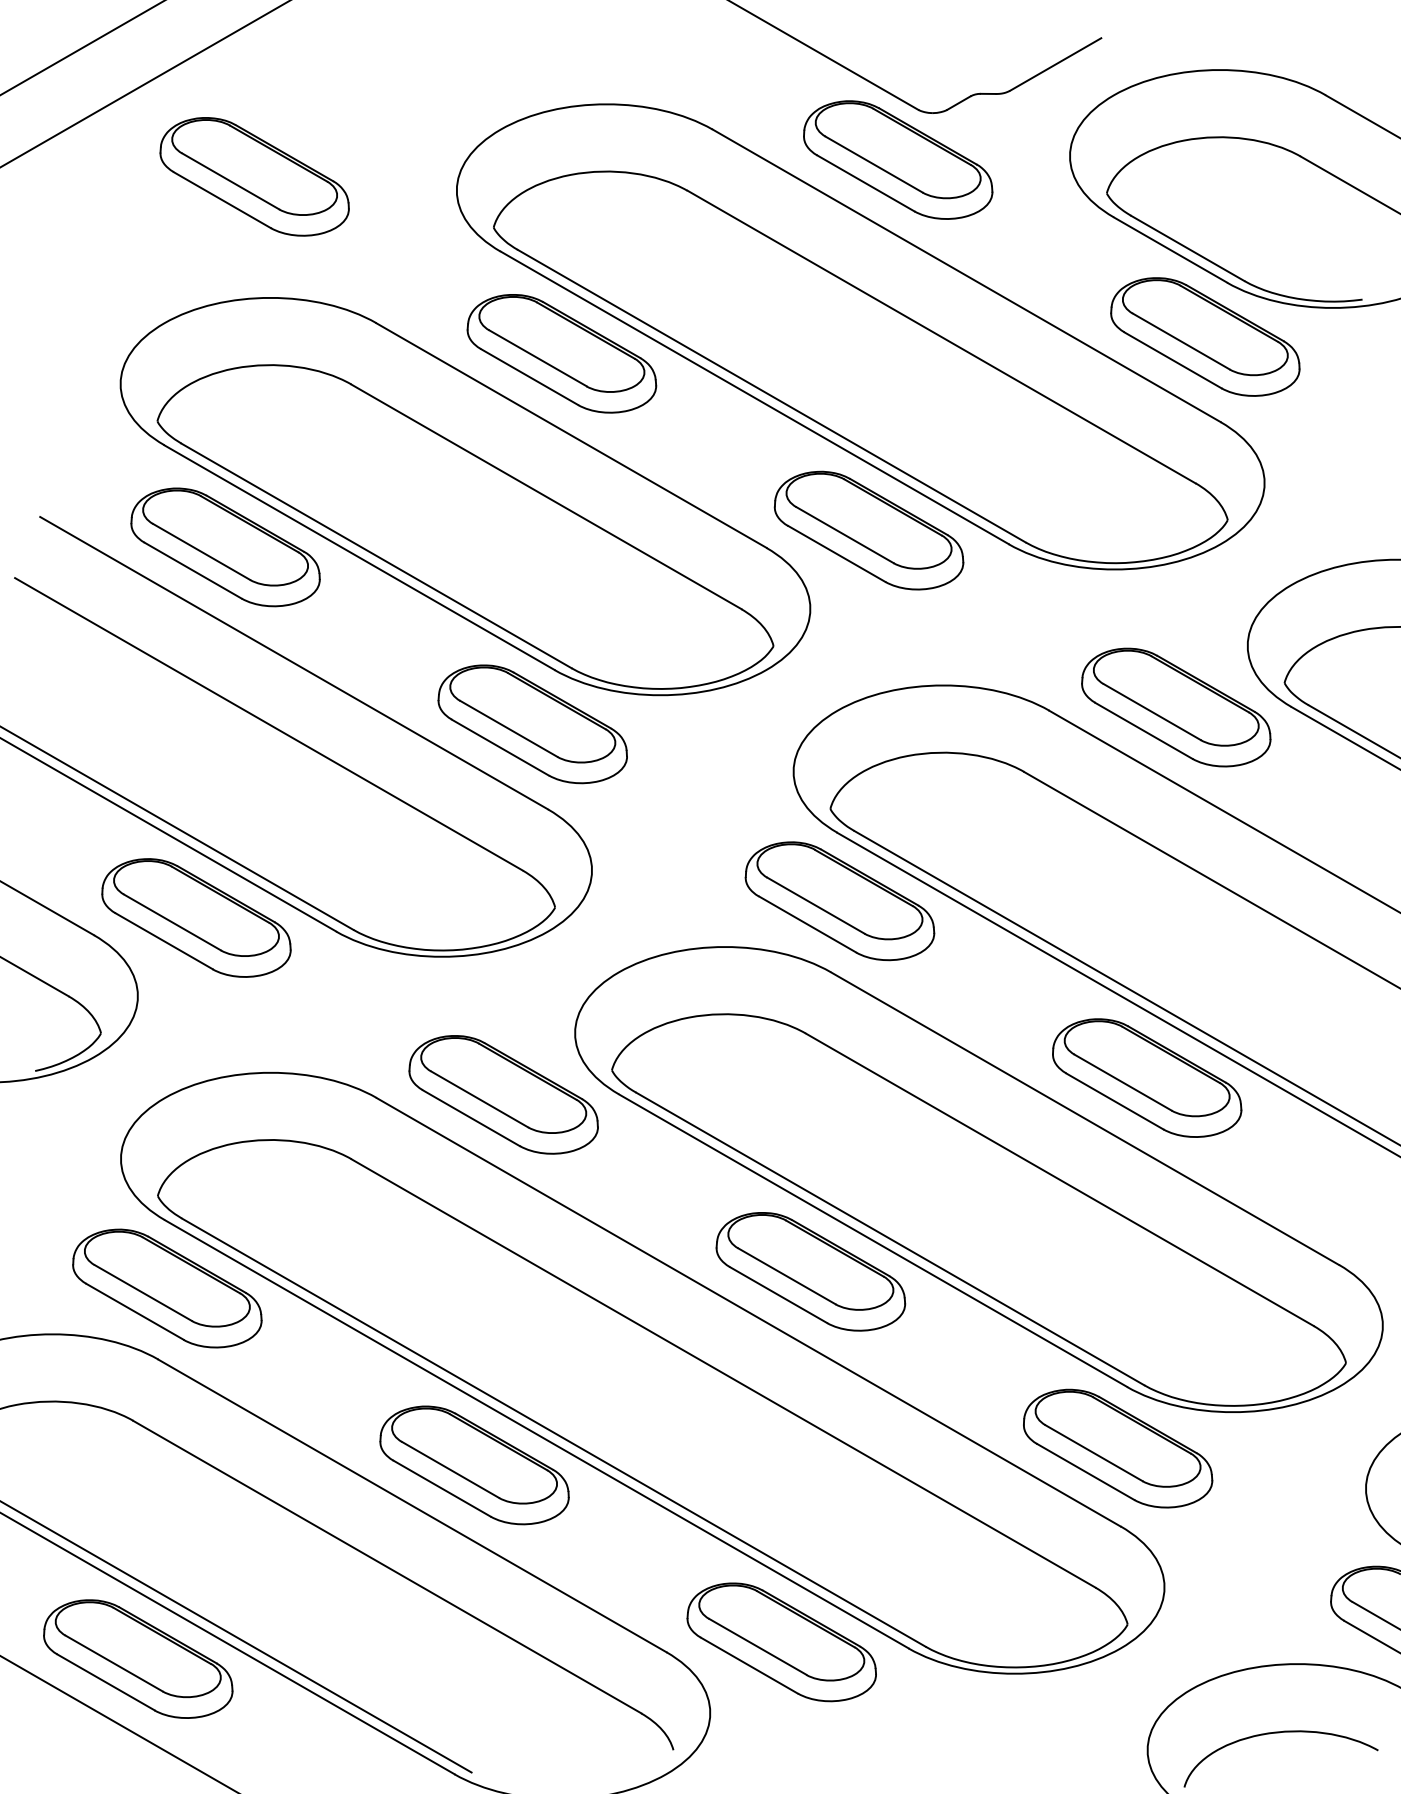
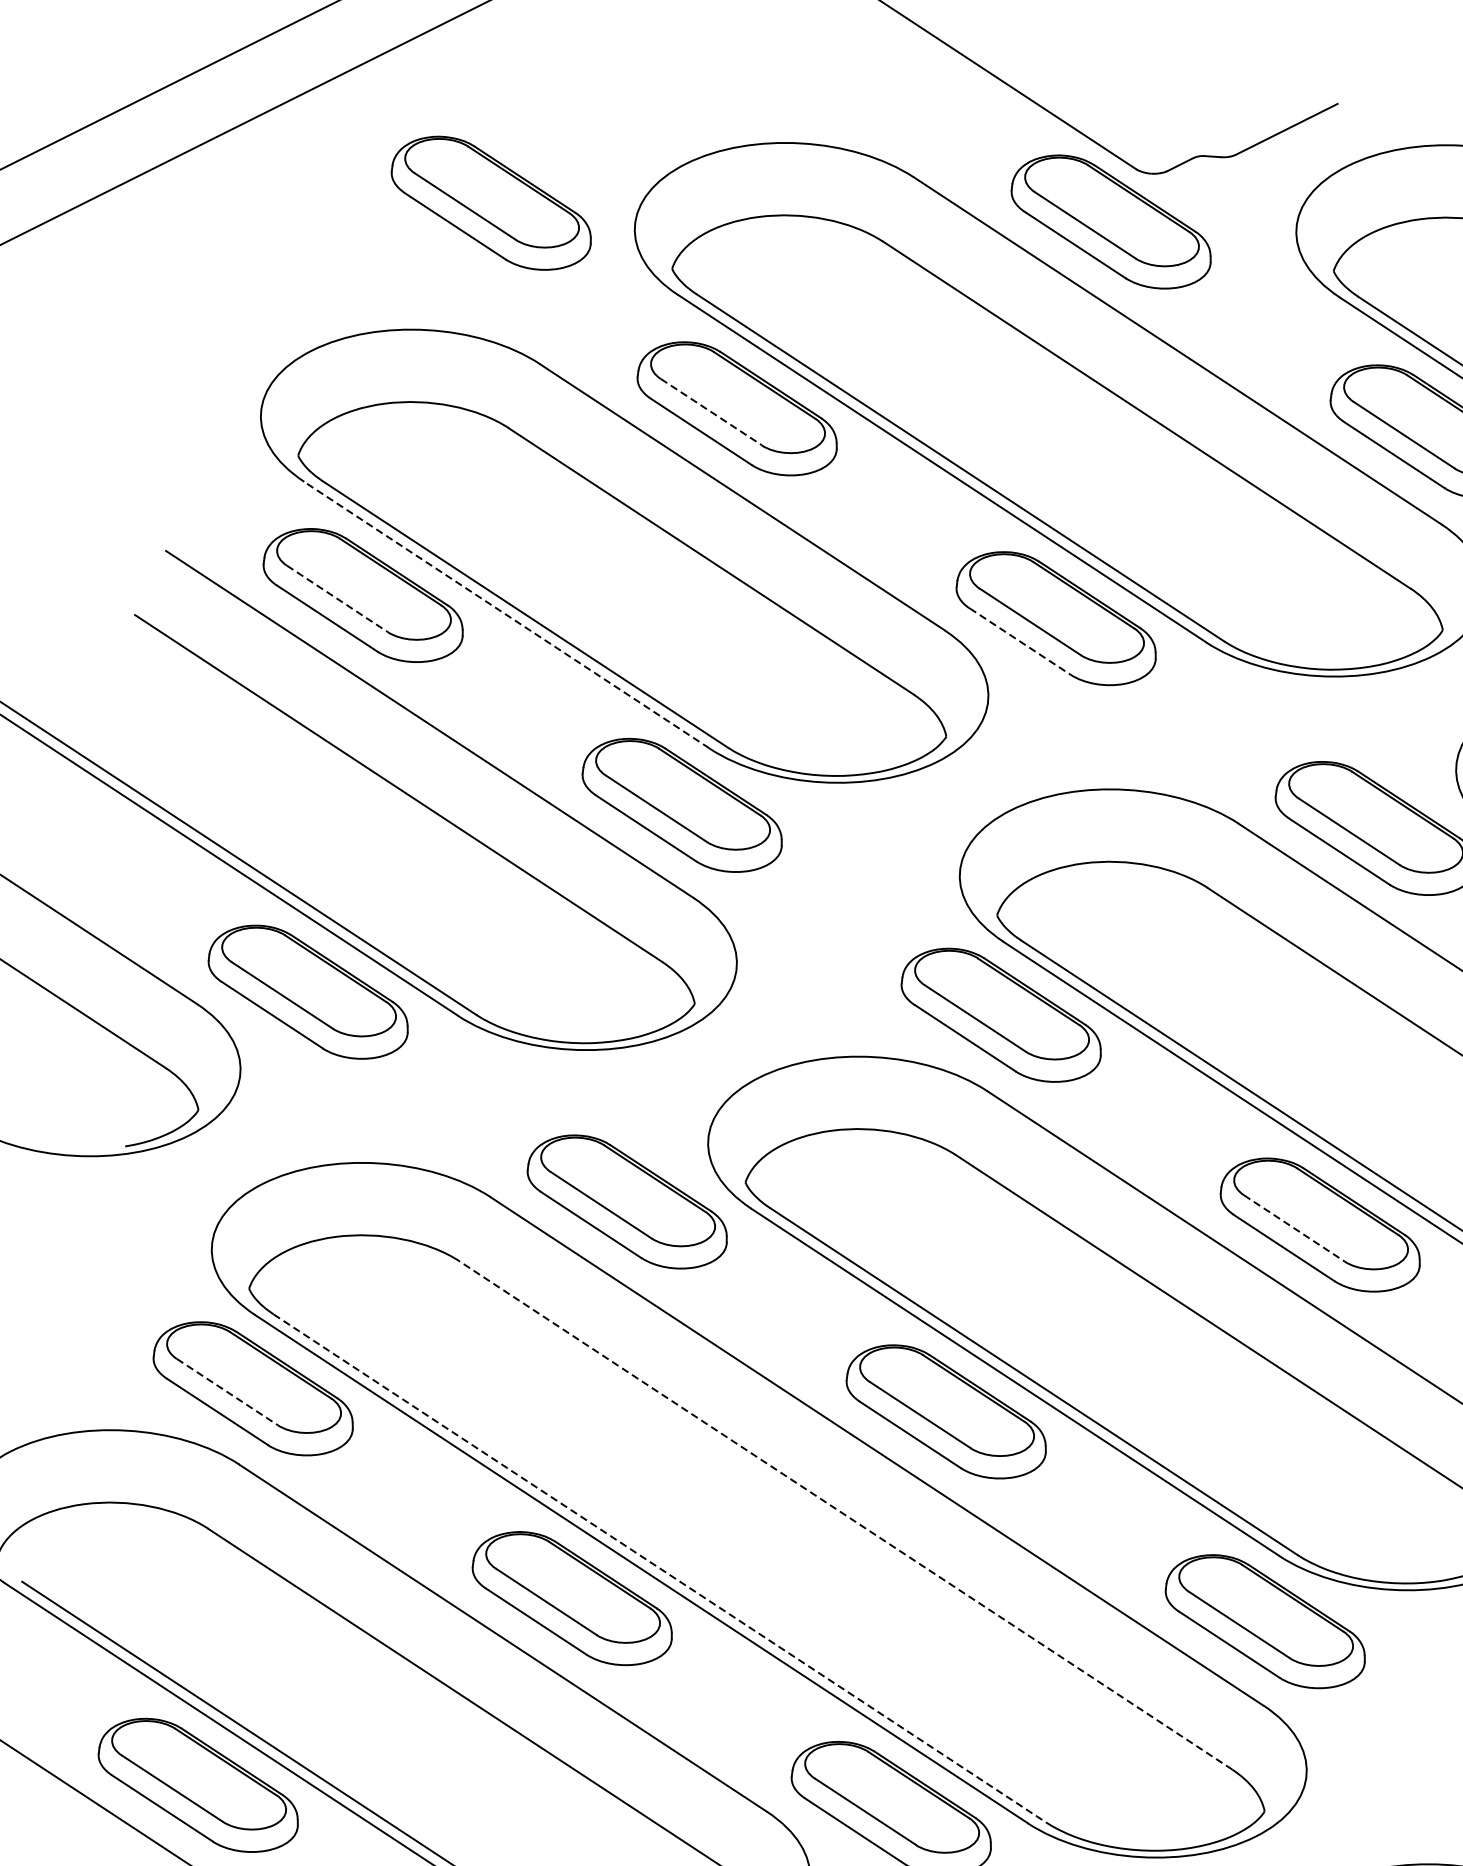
part: (254, 176) -> (491, 202), moved
line: (537, 358) -> (710, 412), solid -> dashed
line: (201, 551) -> (337, 598), solid -> dashed
line: (836, 553) -> (1019, 641), solid -> dashed
line: (359, 557) -> (506, 614), solid -> dashed
line: (1123, 1082) -> (1294, 1228), solid -> dashed
line: (143, 1293) -> (227, 1392), solid -> dashed
line: (723, 1373) -> (846, 1515), solid -> dashed
line: (554, 1432) -> (660, 1568), solid -> dashed

